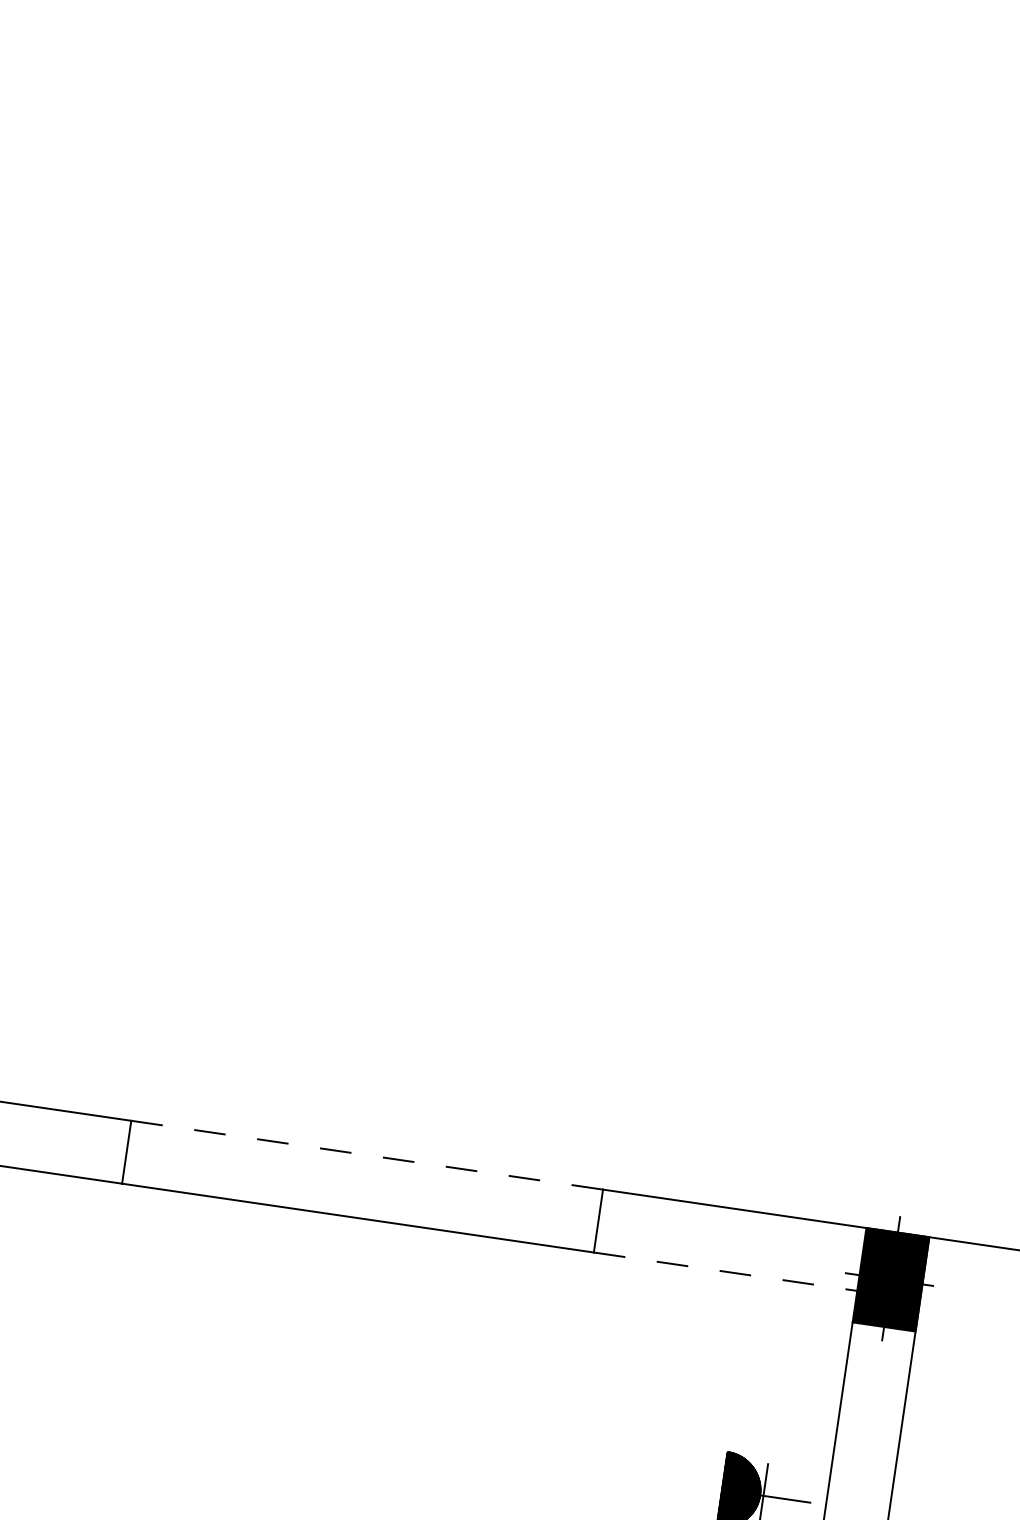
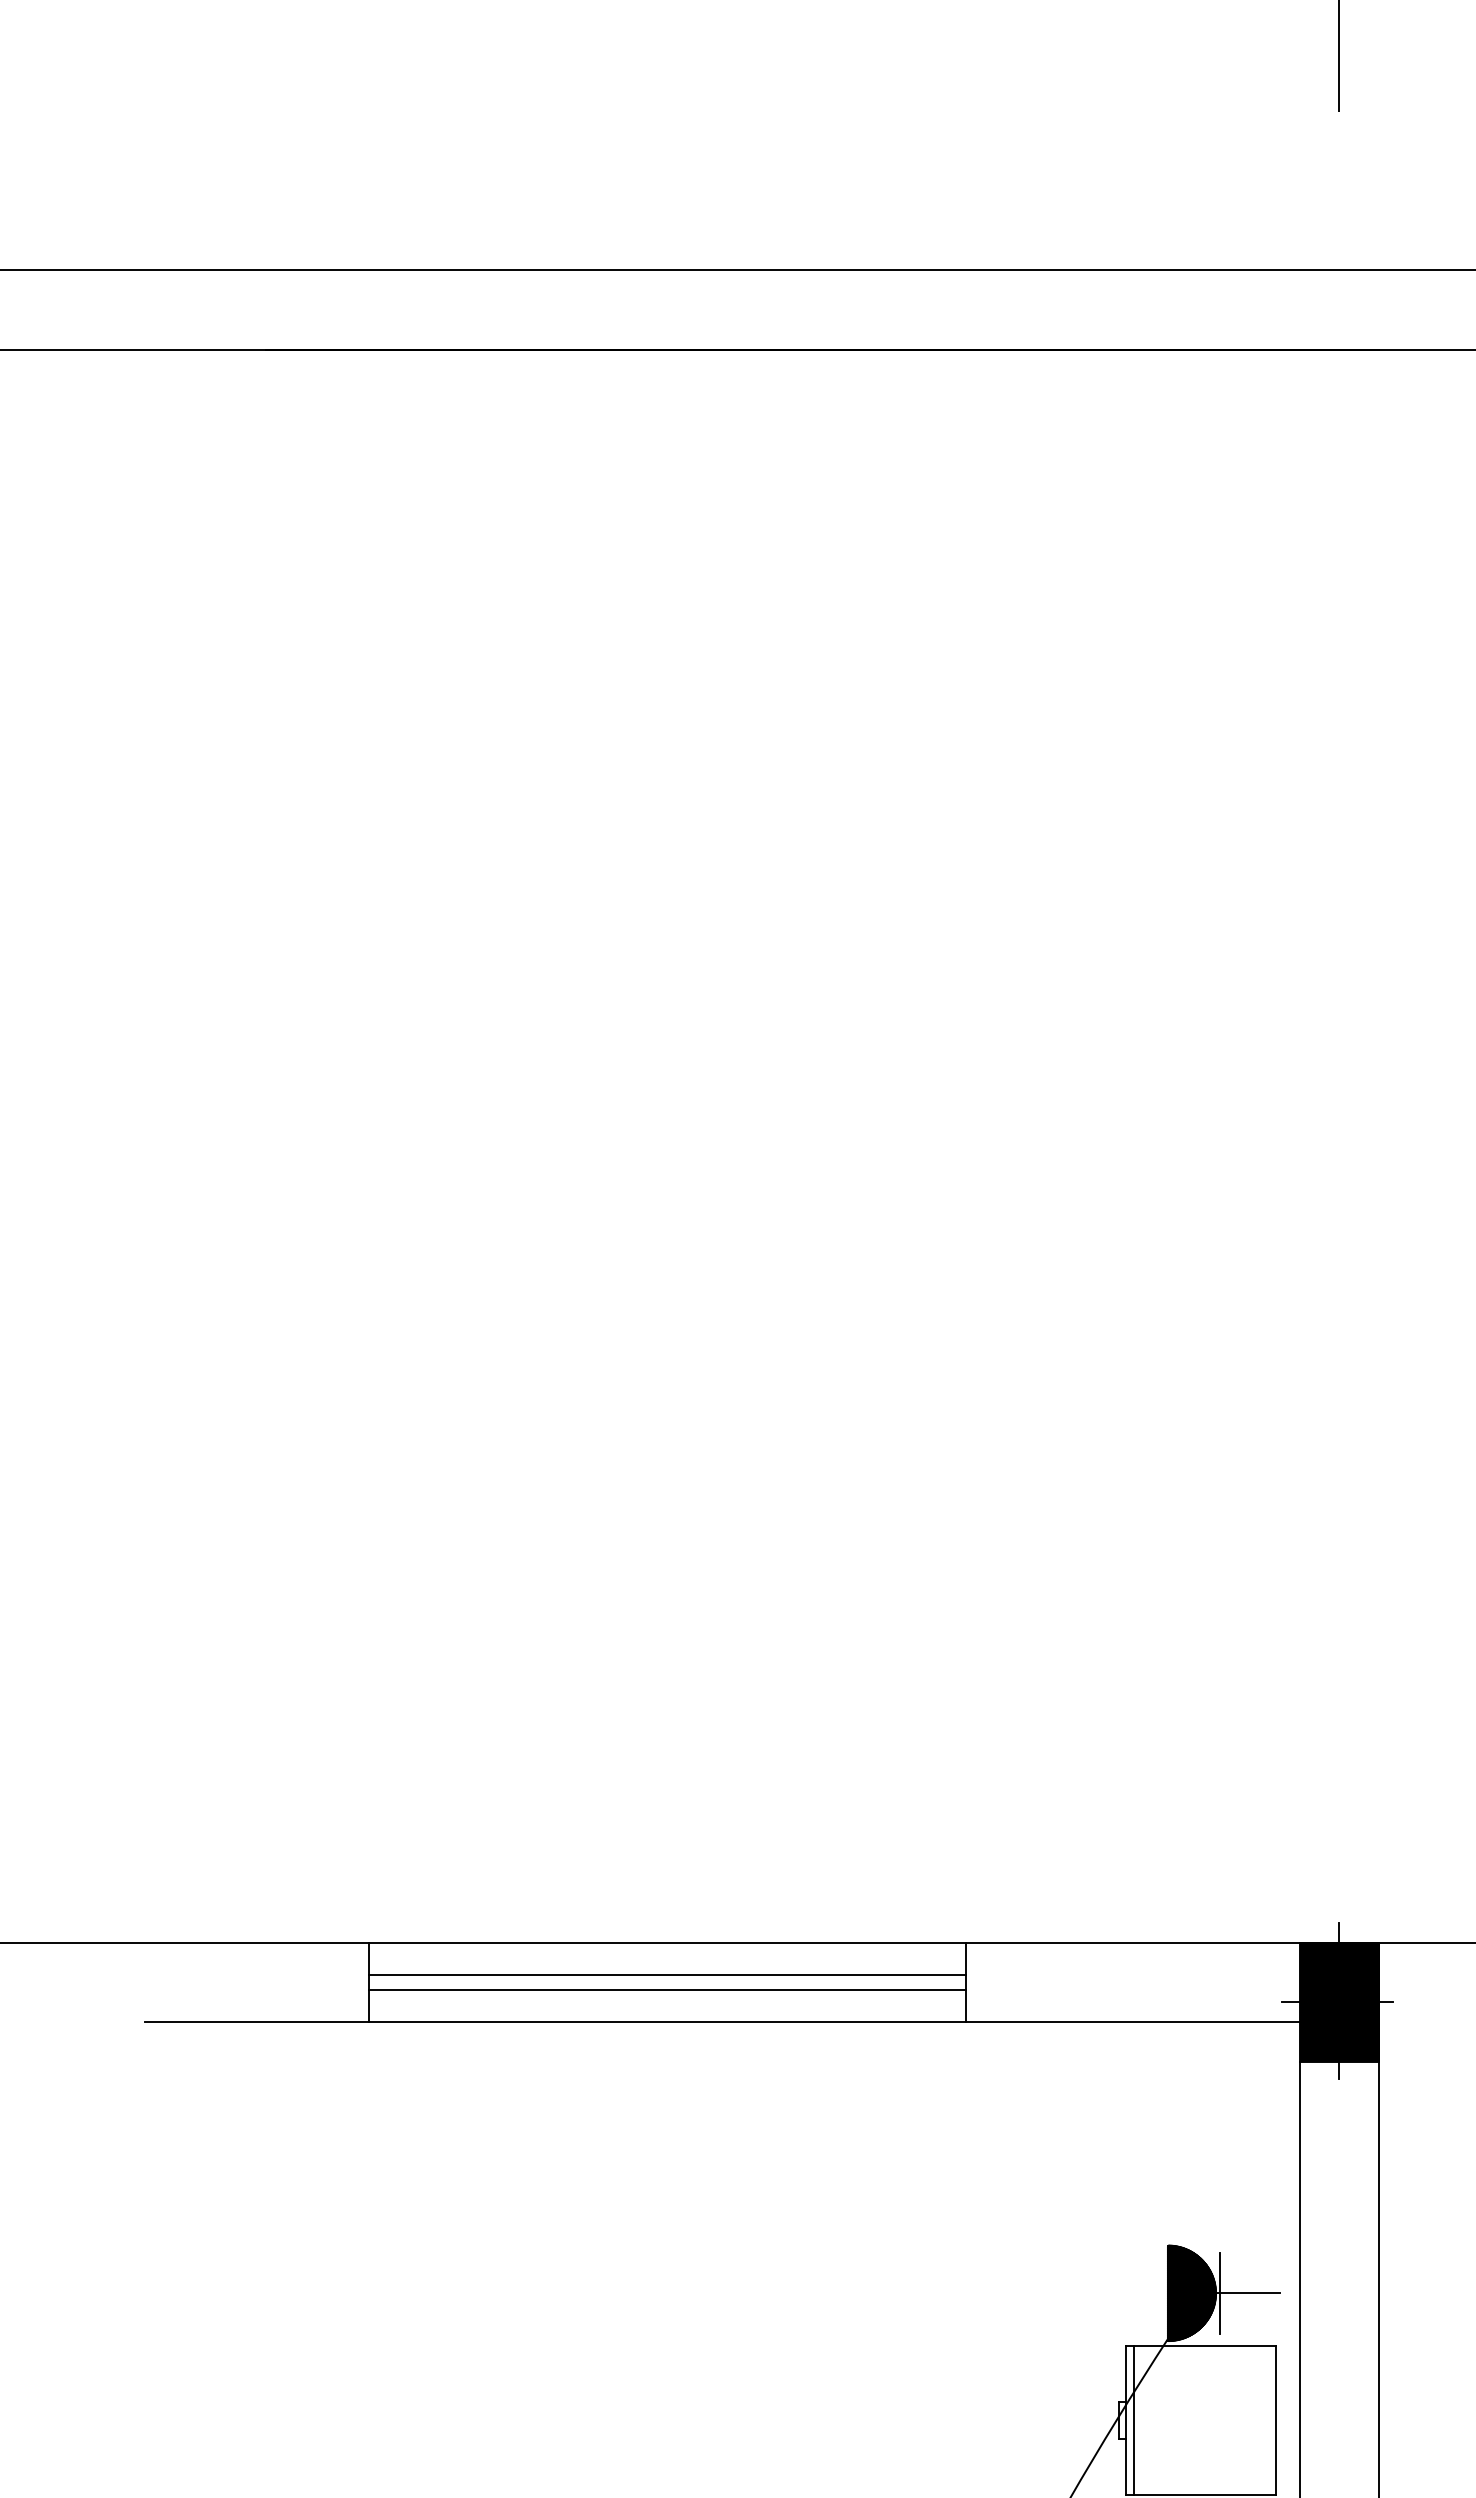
line: (367, 1155) -> (667, 1942), dashed -> solid
line: (362, 1180) -> (666, 1974), added
line: (361, 1192) -> (666, 1990), added
line: (725, 1271) -> (1132, 2022), dashed -> solid

